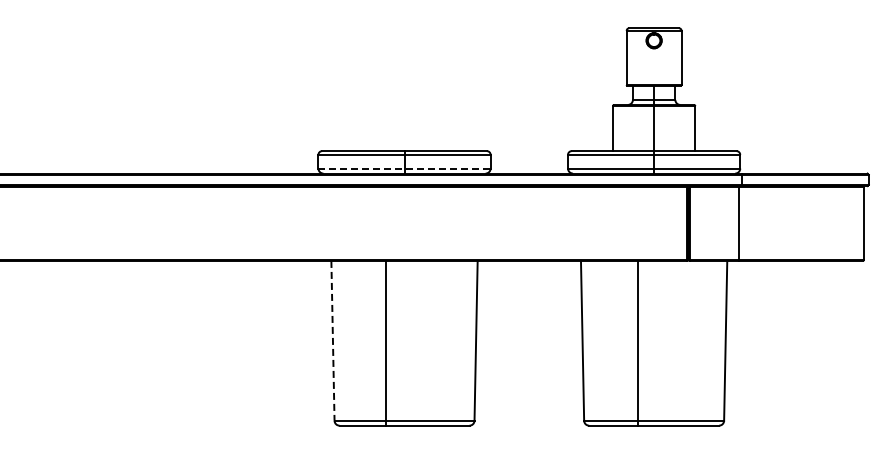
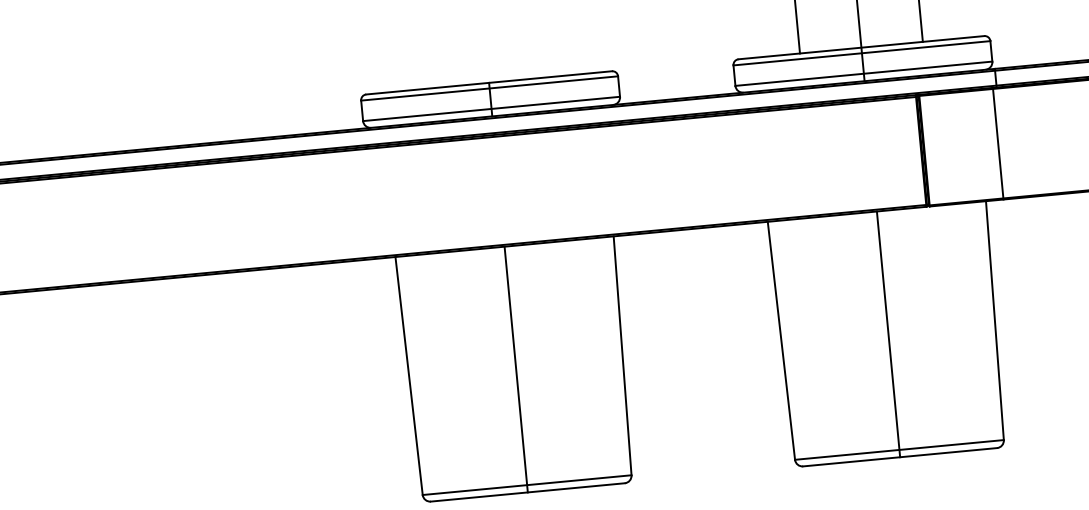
line: (405, 168) -> (492, 108), dashed -> solid
line: (332, 340) -> (408, 375), dashed -> solid
line: (385, 342) -> (516, 368), moved
line: (638, 342) -> (888, 333), moved

